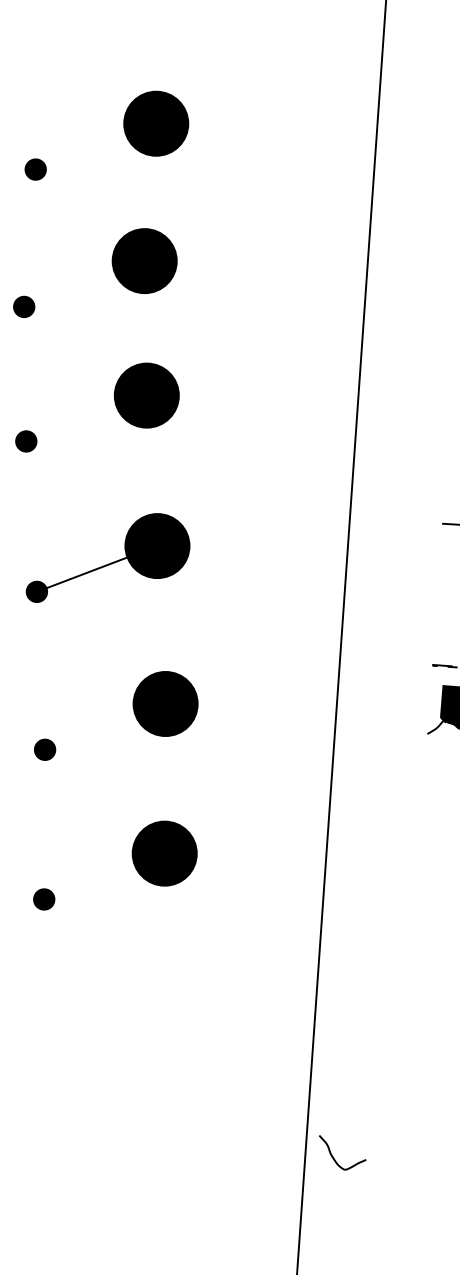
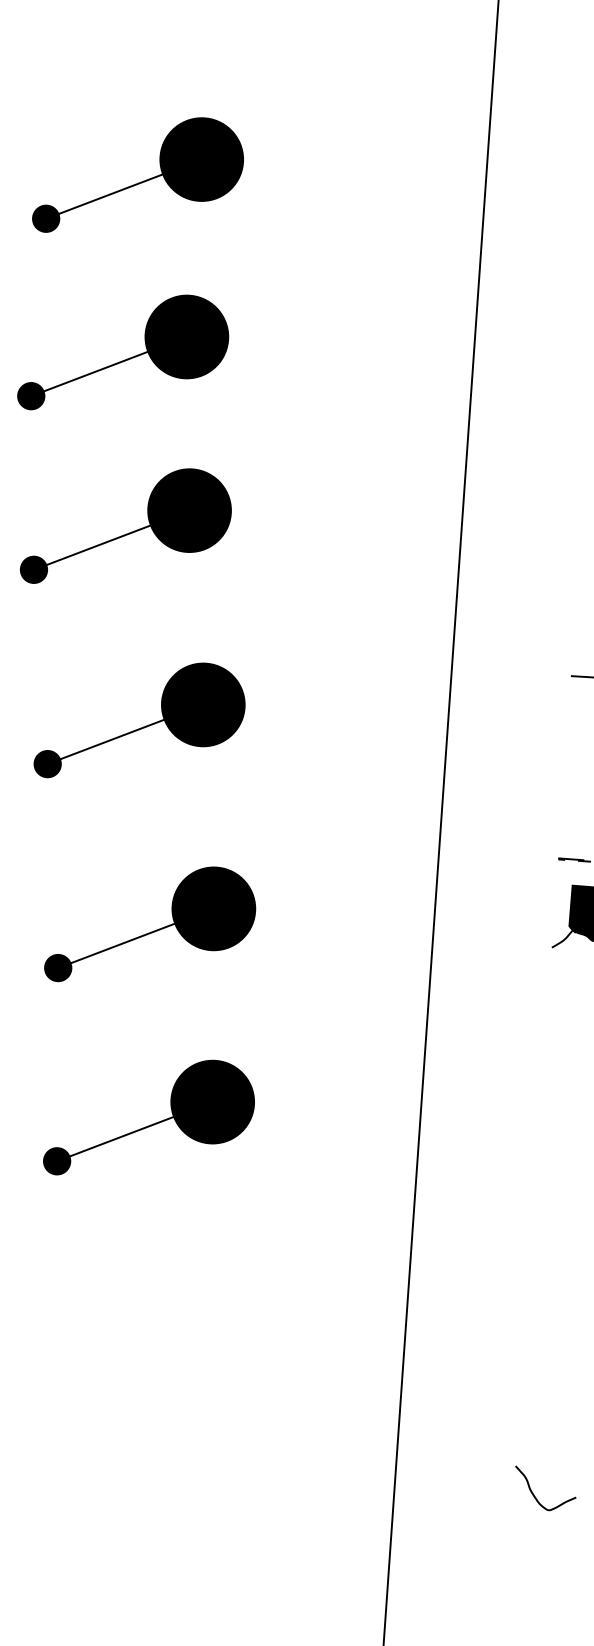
line: (85, 150) -> (110, 194), added
line: (73, 287) -> (94, 371), added
line: (75, 422) -> (97, 545), added
line: (94, 730) -> (122, 943), added
line: (93, 880) -> (120, 1136), added
curve: (333, 1156) -> (533, 1493), moved

